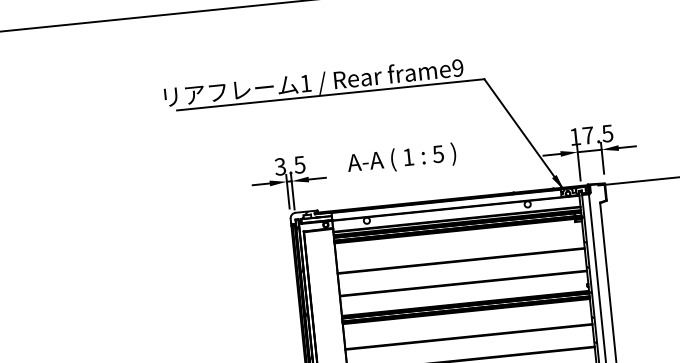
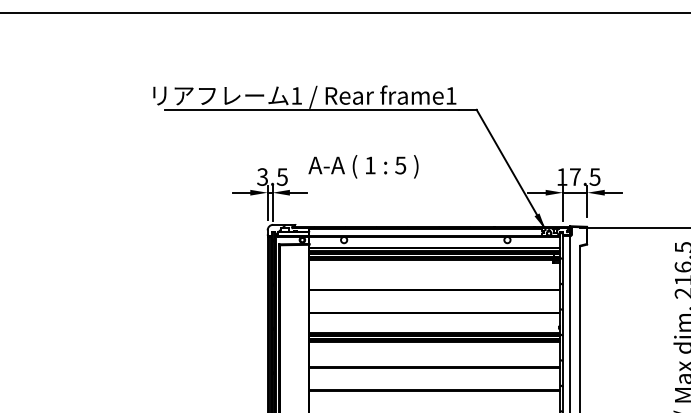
text: (457, 67) -> (450, 95), frame9 -> frame1
text: (401, 158) -> (363, 166), moved

